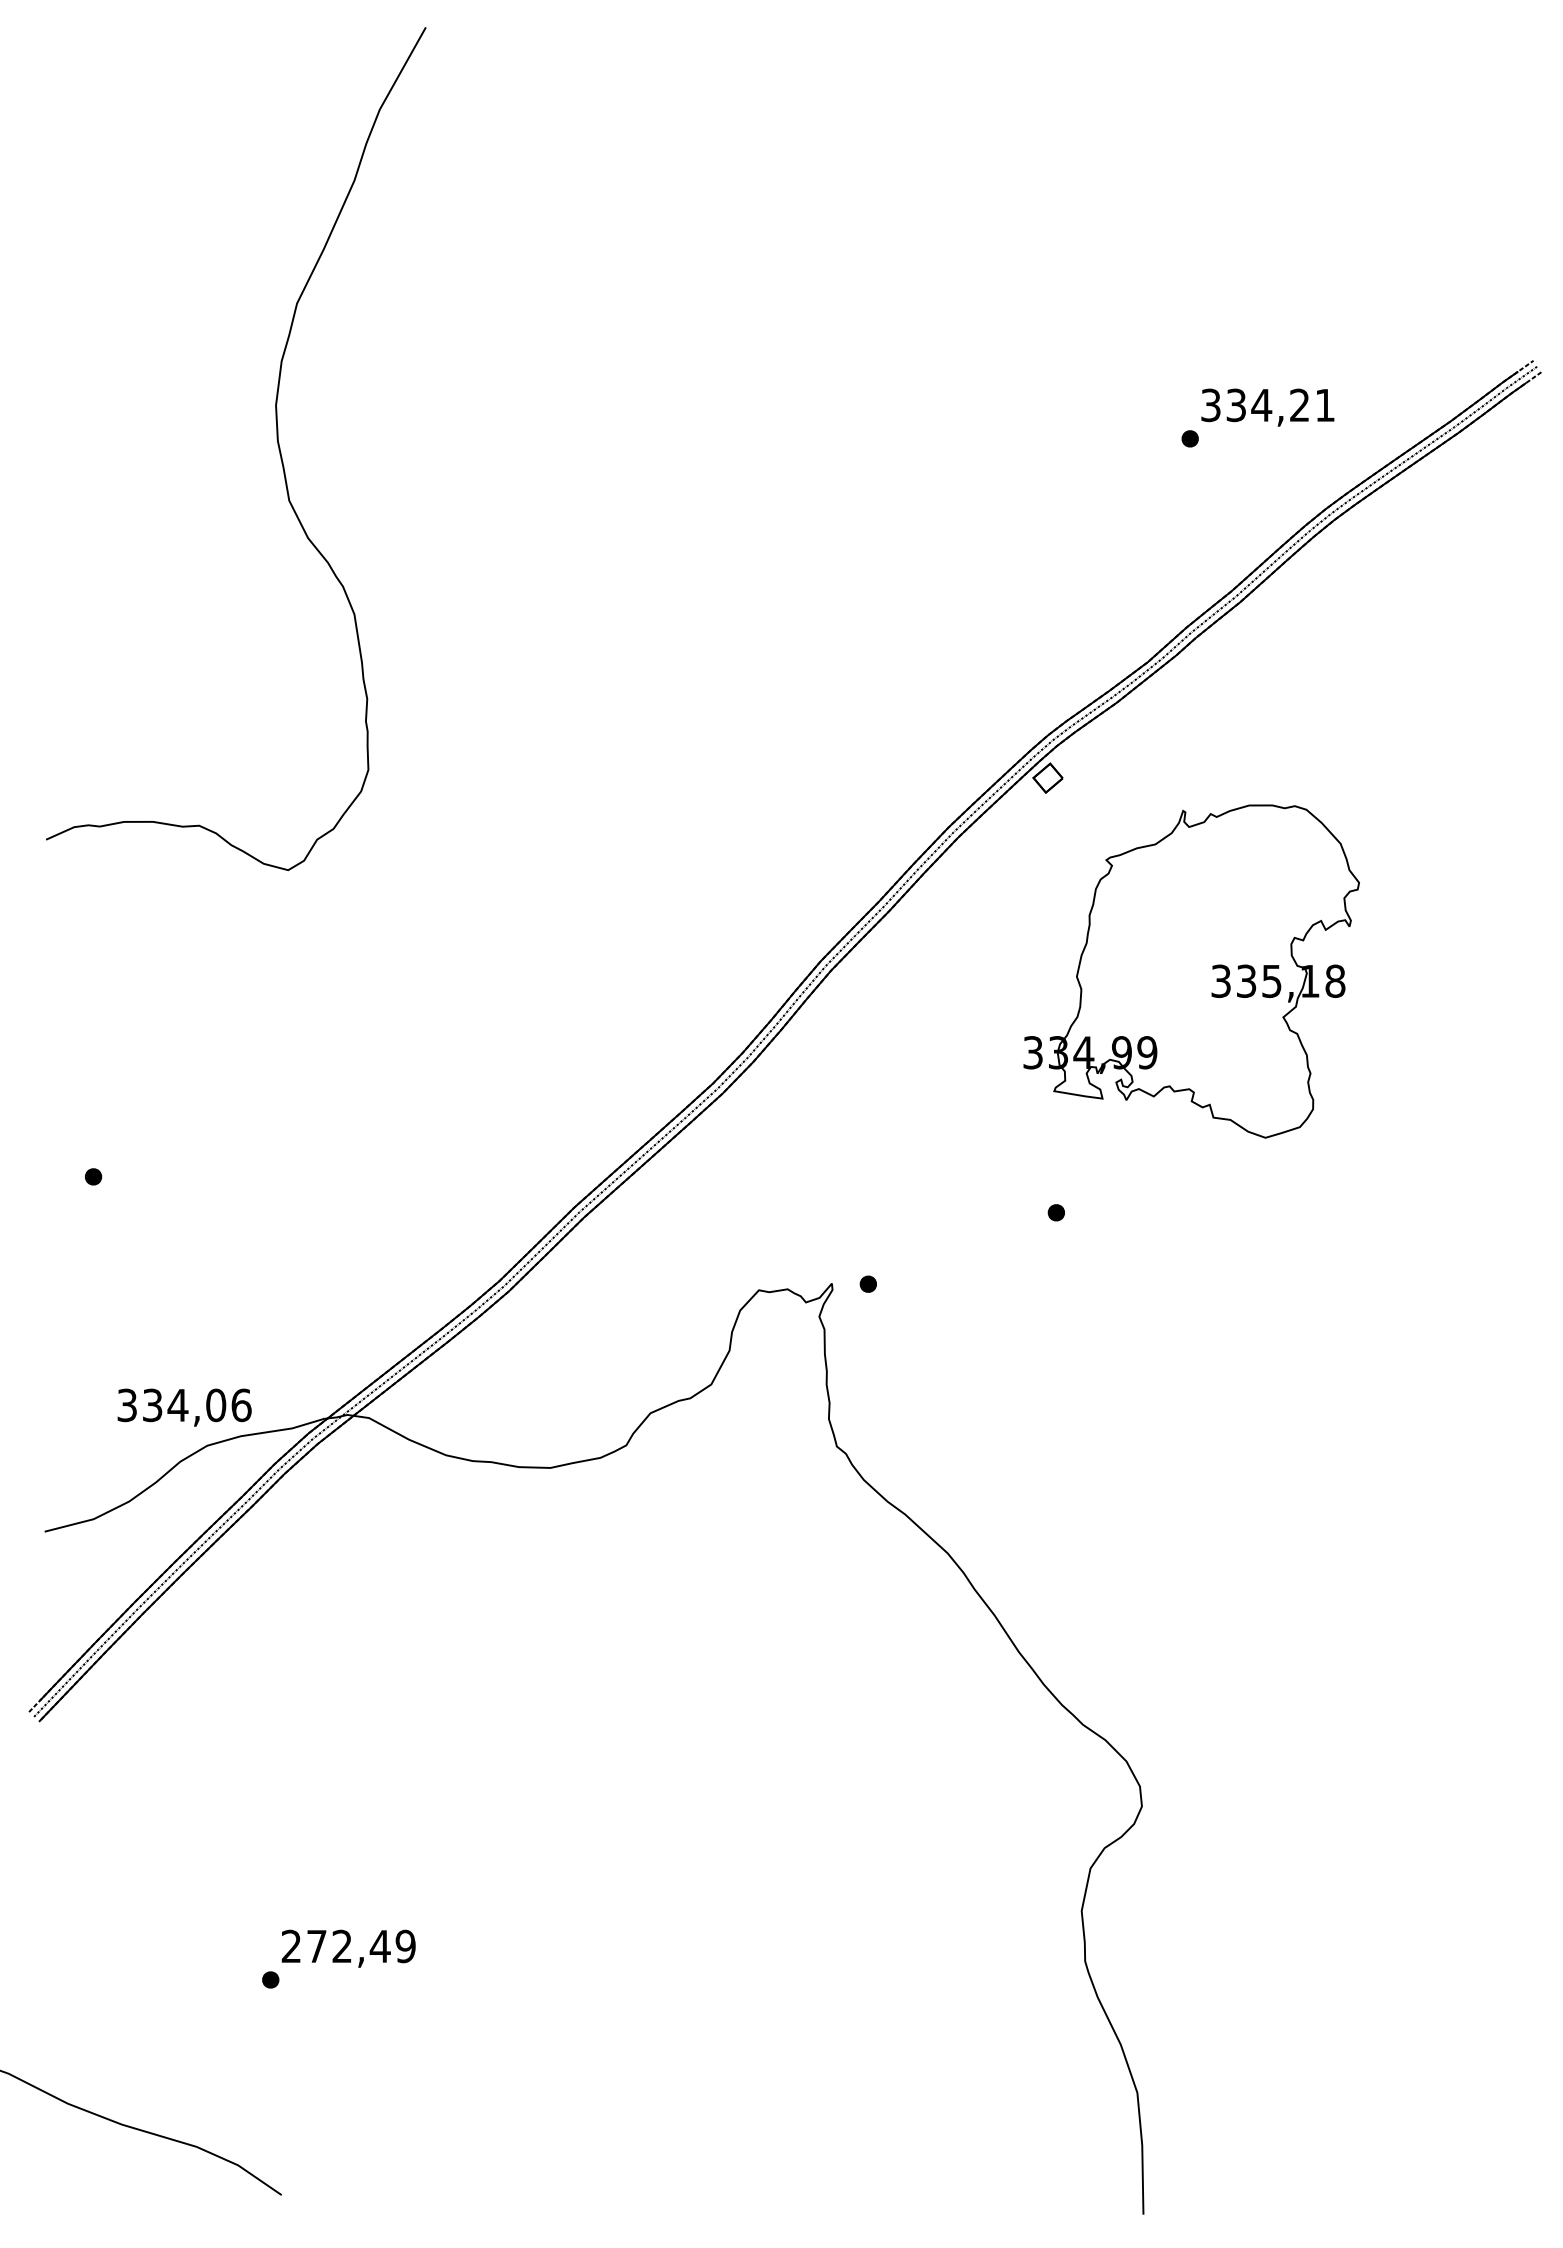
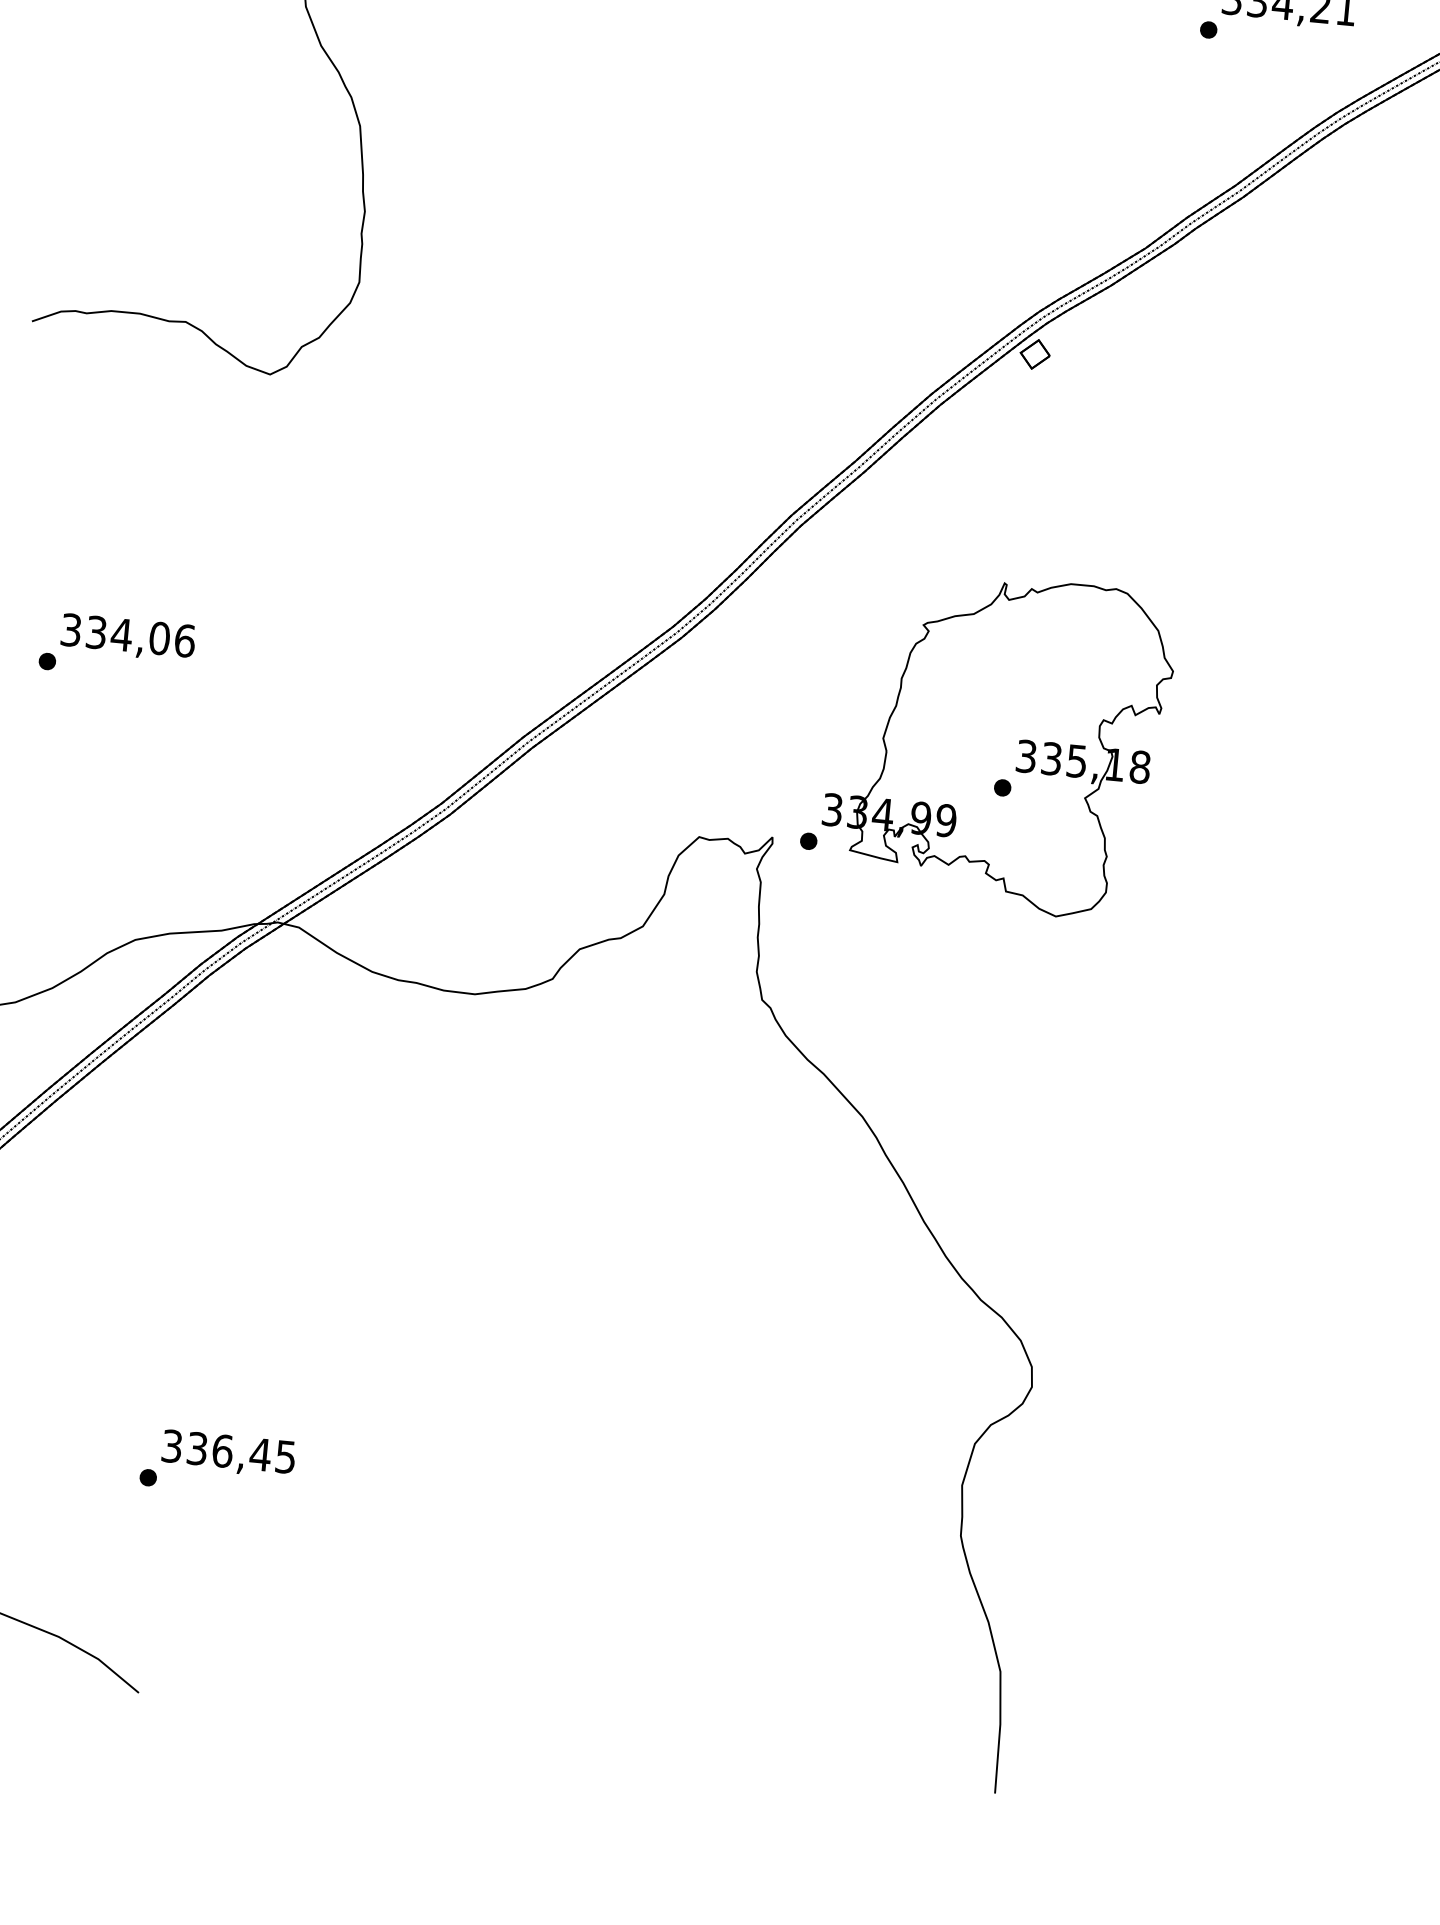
part: (1191, 971) -> (997, 743), moved
text: (184, 1407) -> (128, 637), moved
text: (348, 1946) -> (228, 1451), 272,49 -> 336,45

